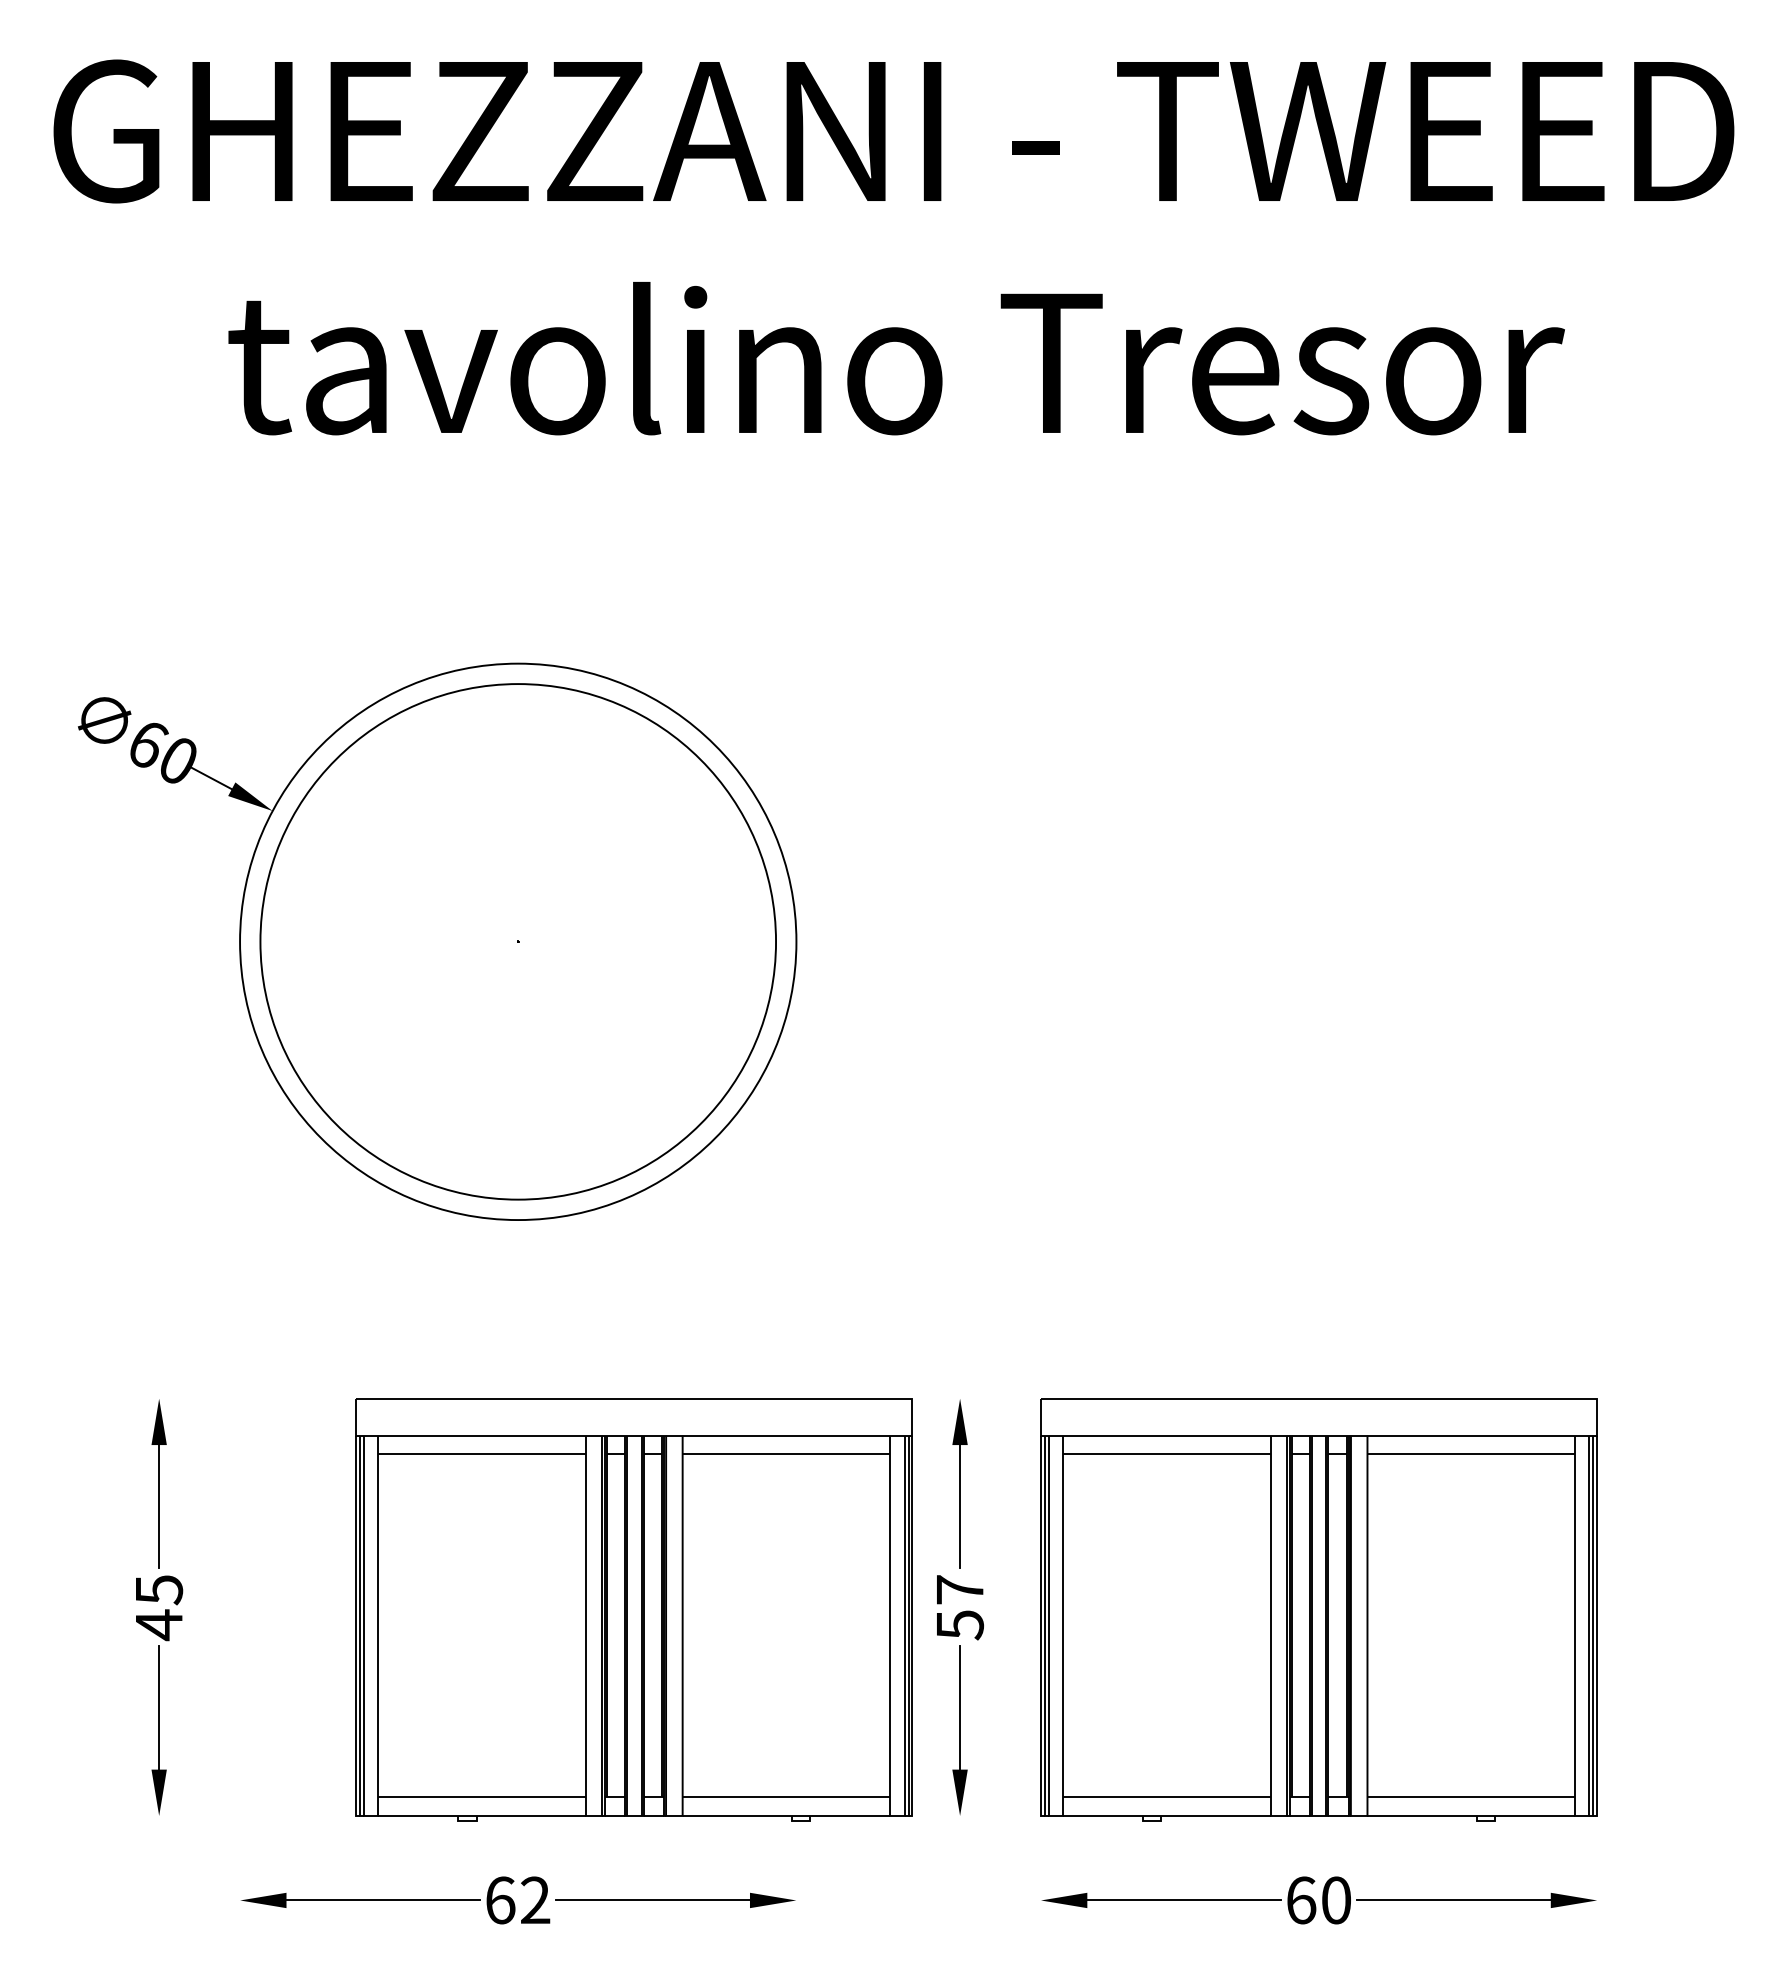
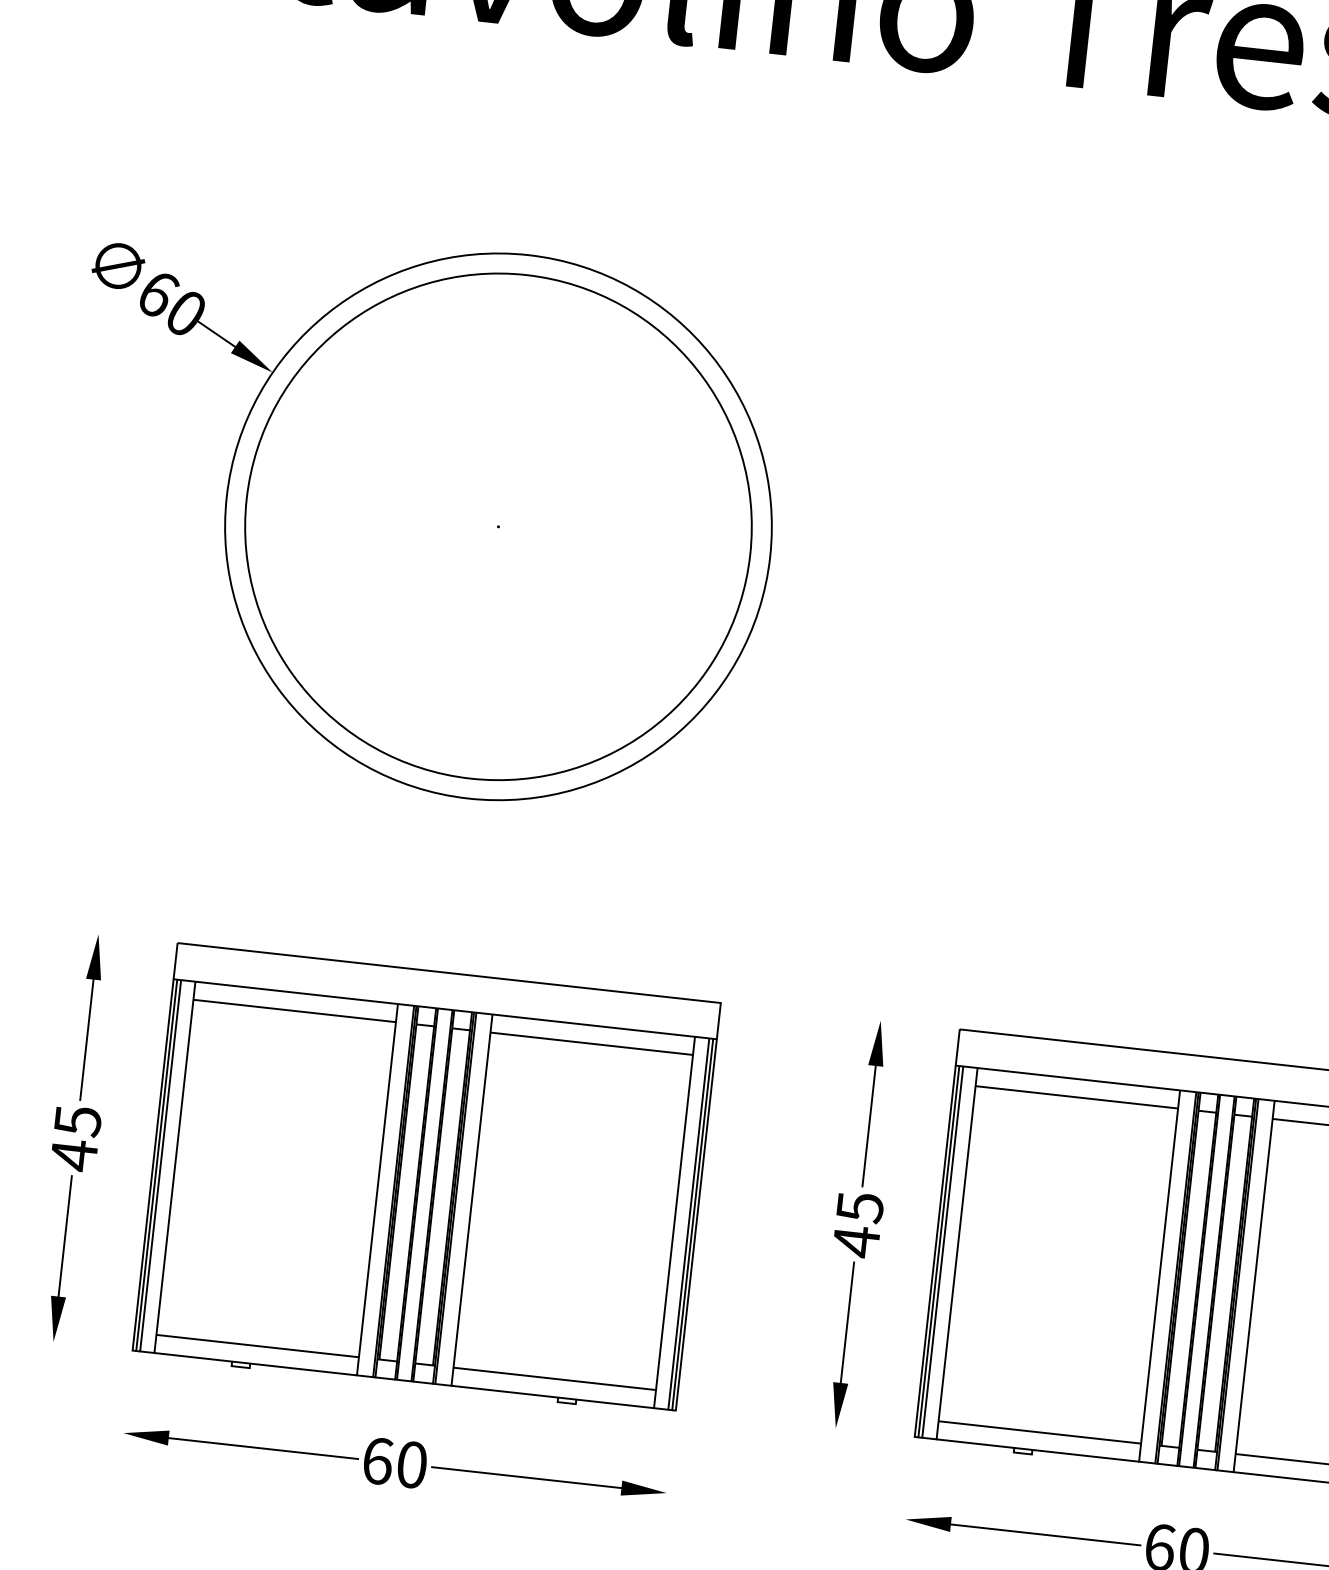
text: (960, 1608) -> (858, 1225), 57 -> 45
part: (633, 1609) -> (425, 1178), moved
text: (535, 1900) -> (411, 1464), 62 -> 60

